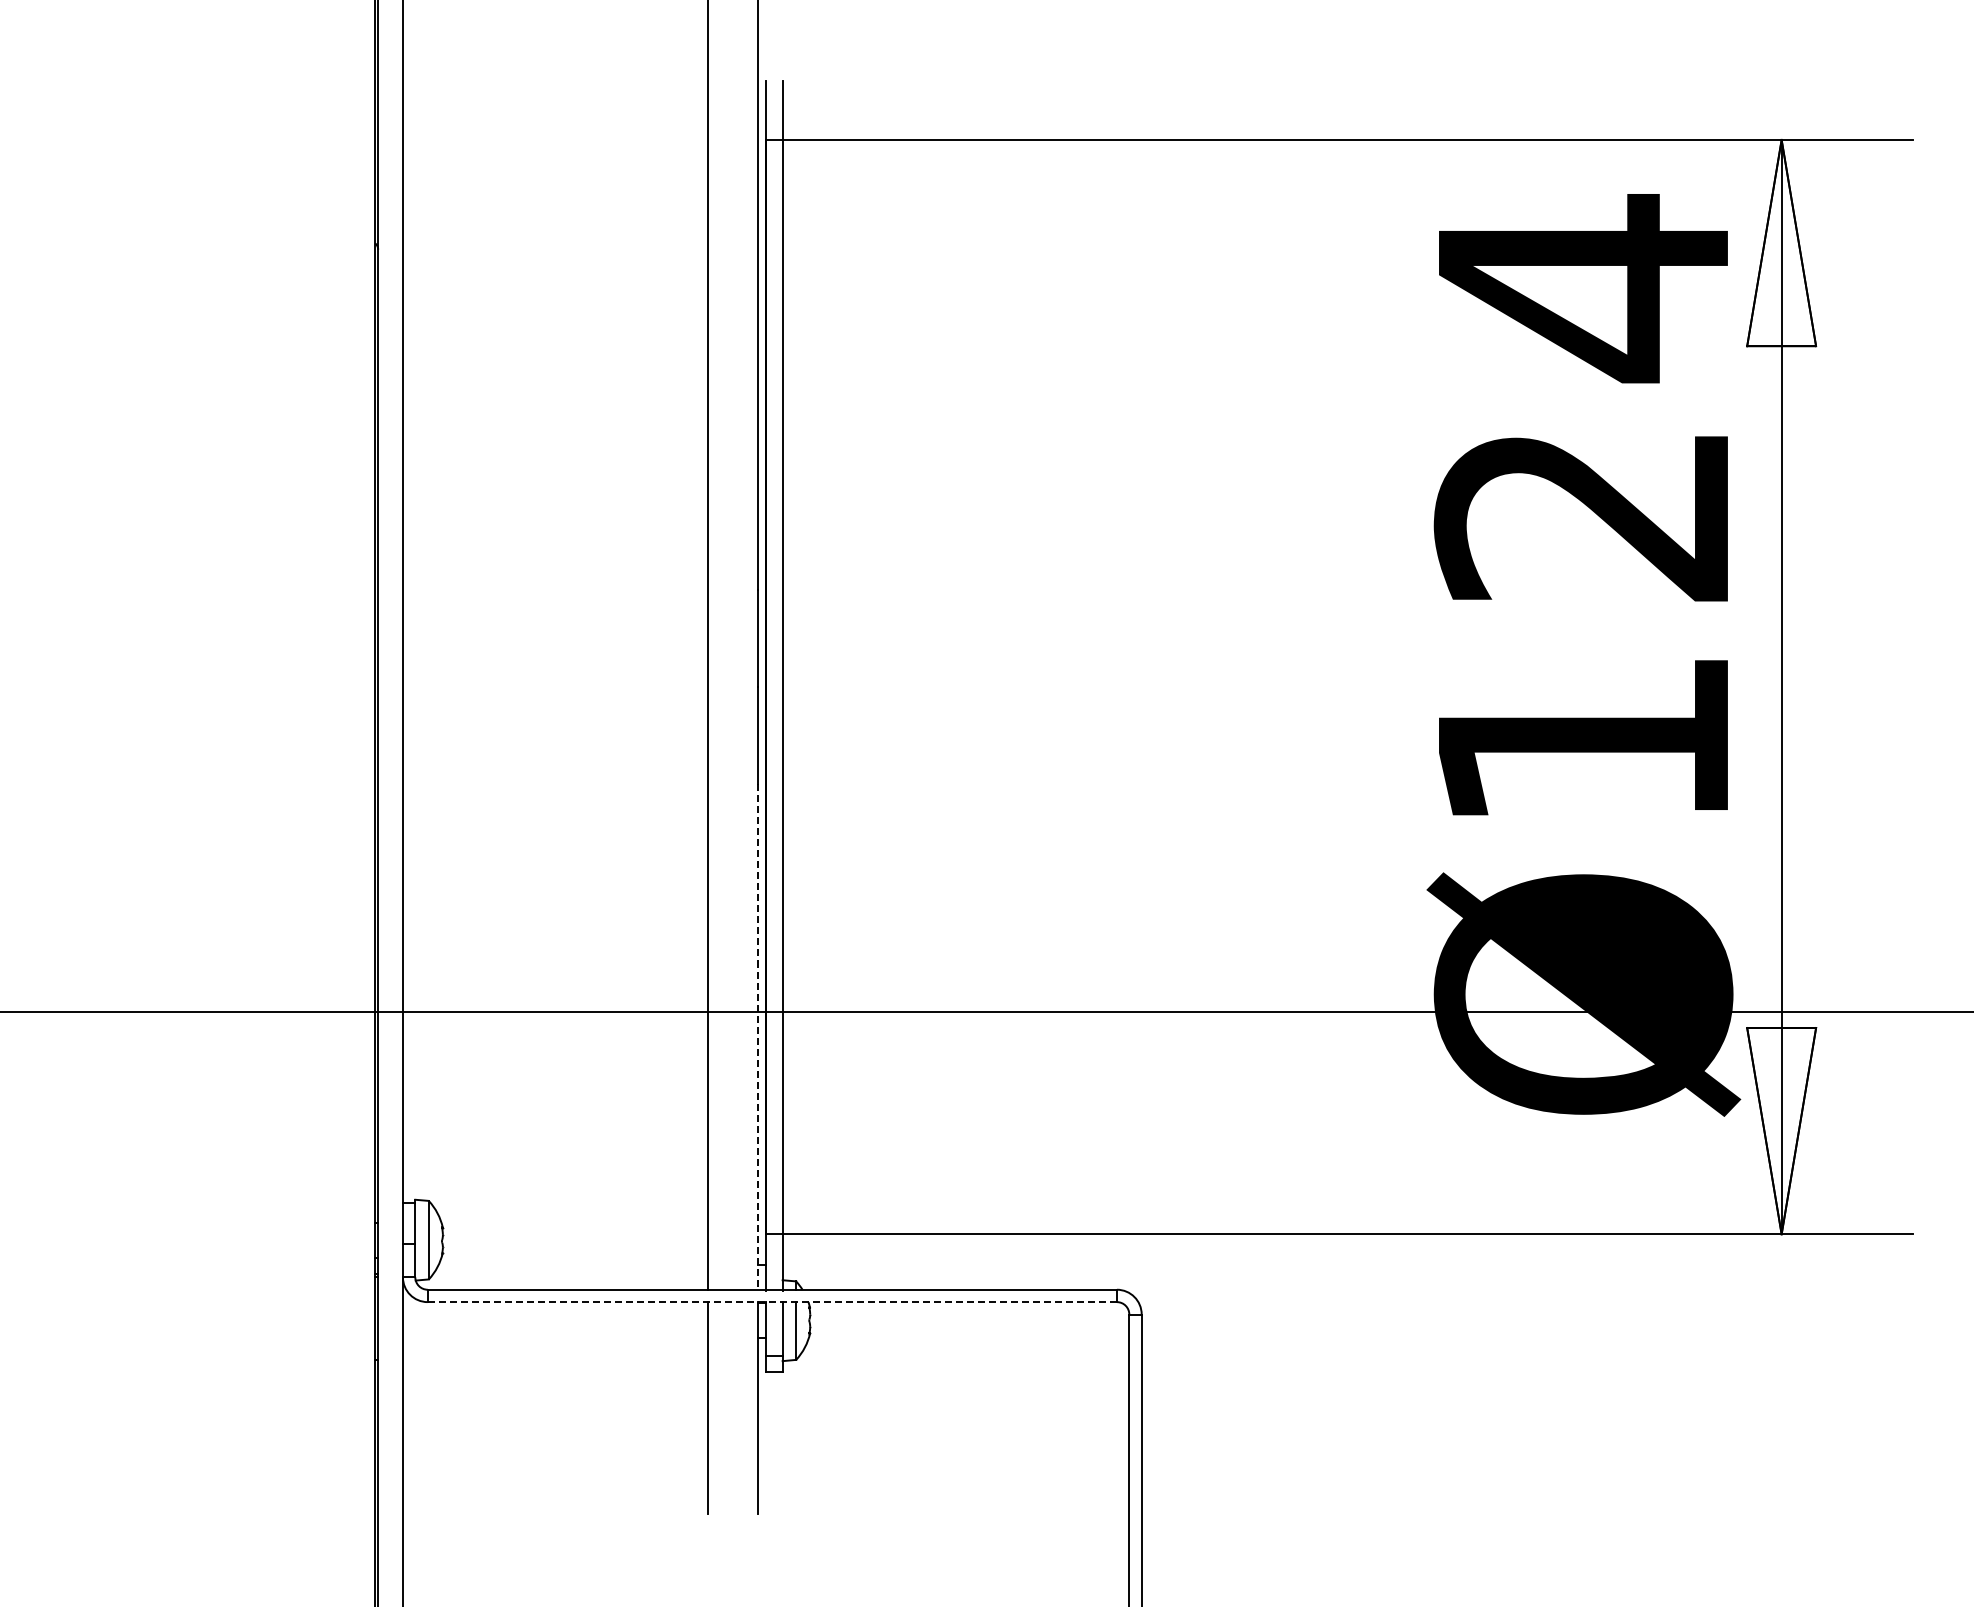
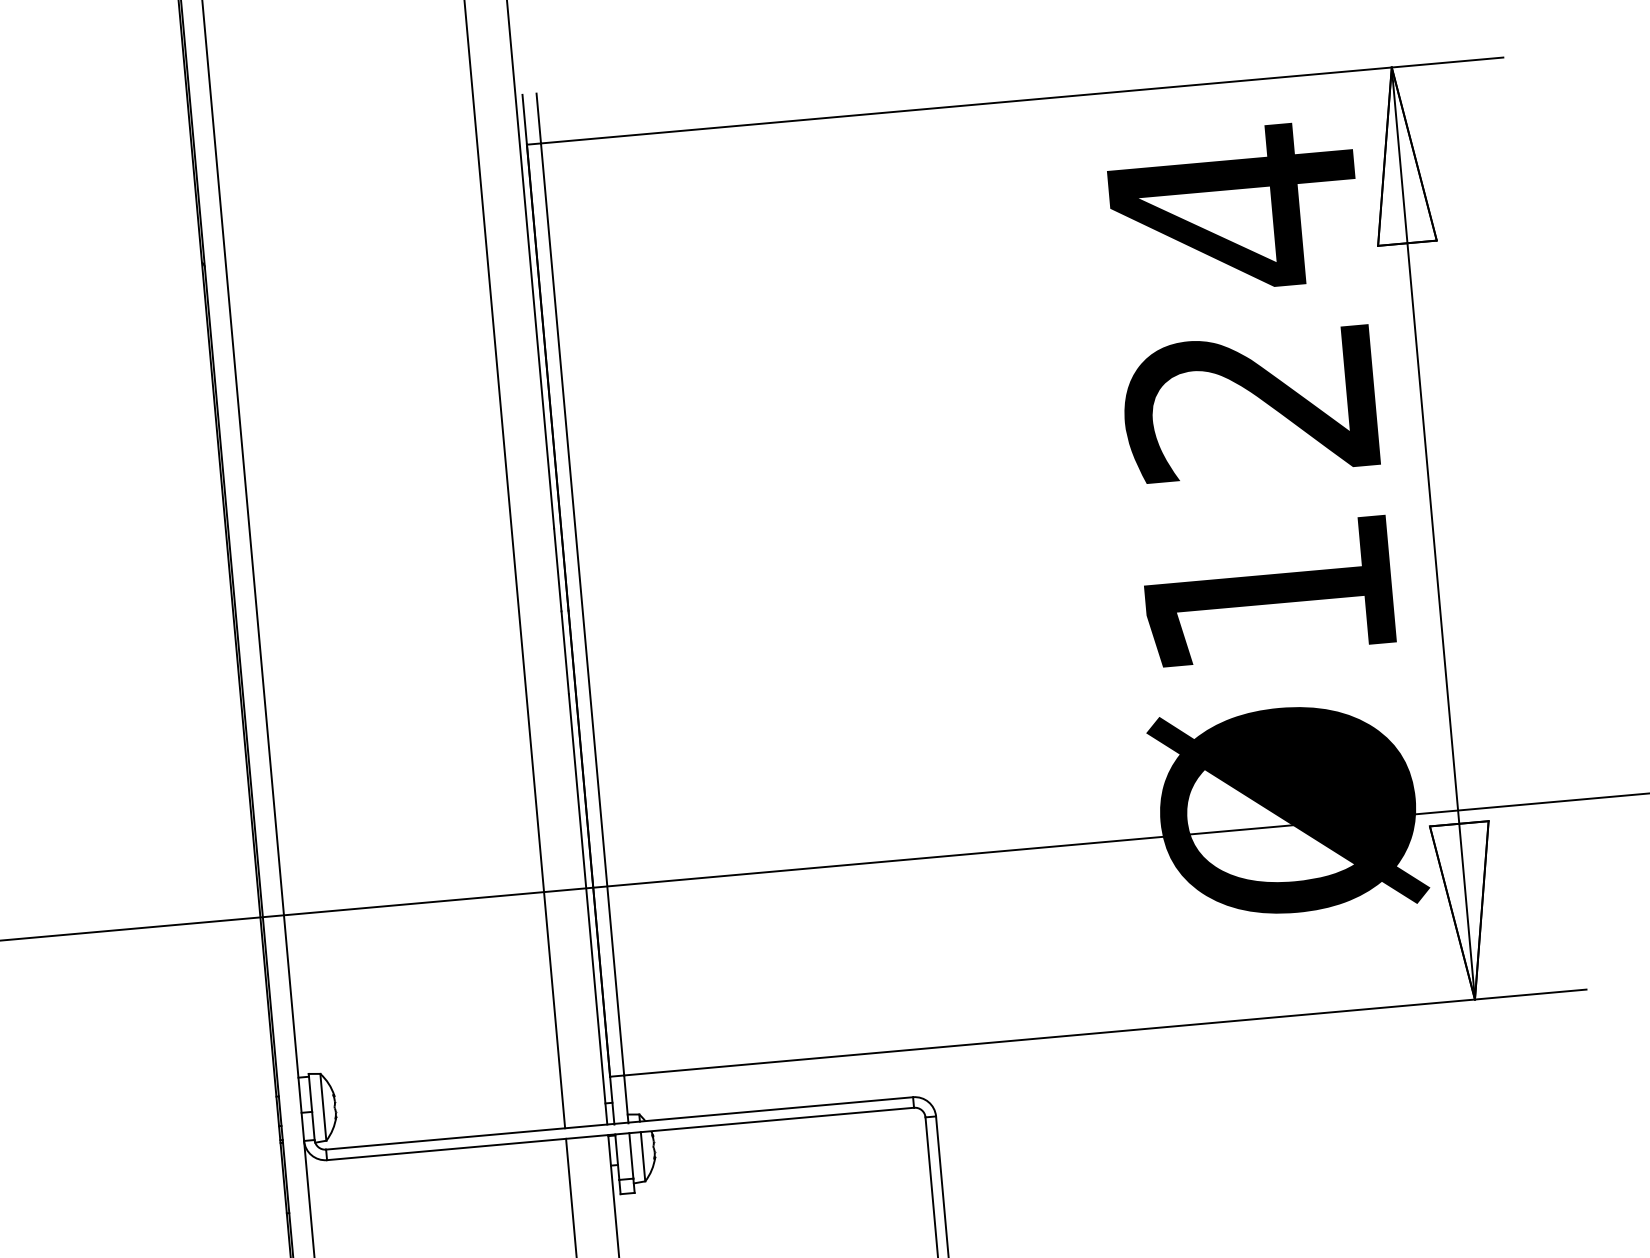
line: (757, 1037) -> (587, 909), dashed -> solid
line: (772, 1302) -> (620, 1134), dashed -> solid

